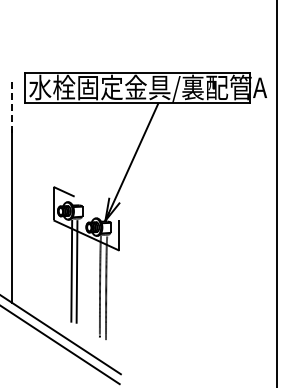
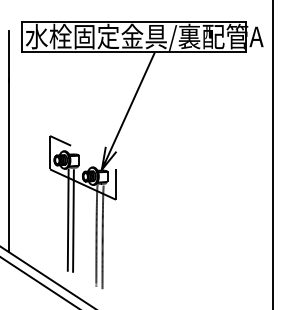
line: (12, 107) -> (8, 56), dashed -> solid

